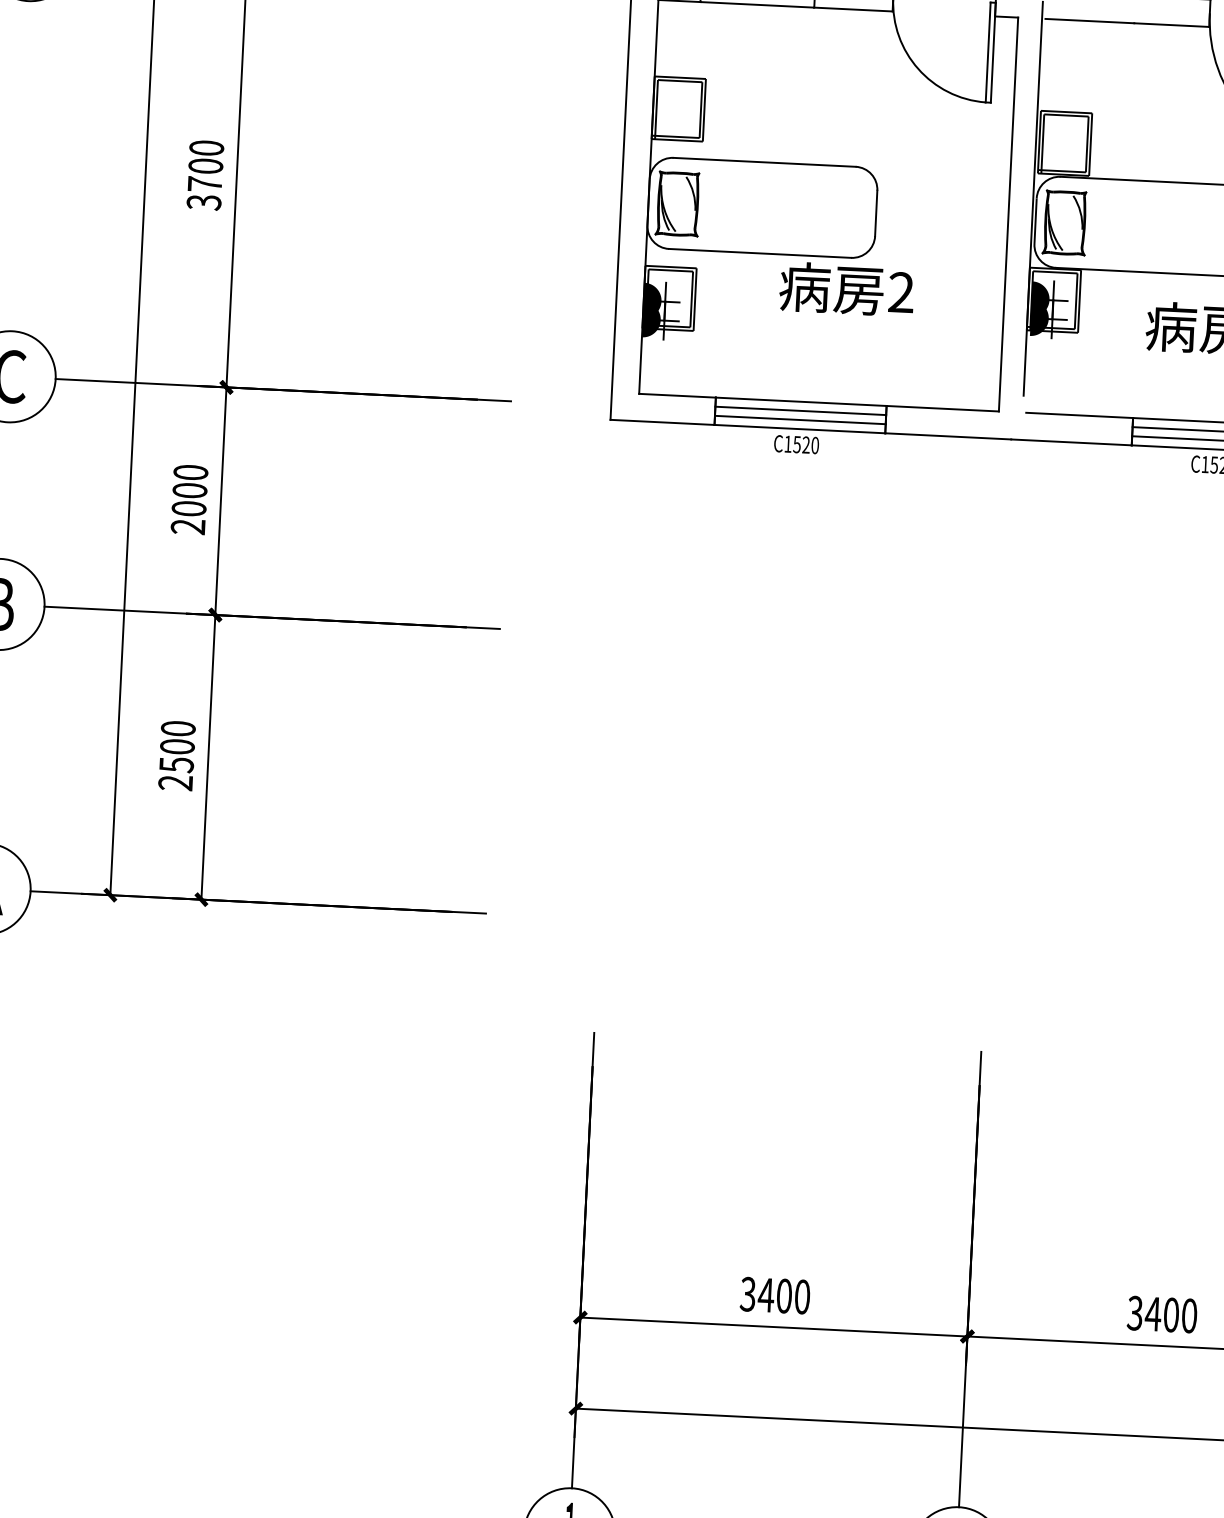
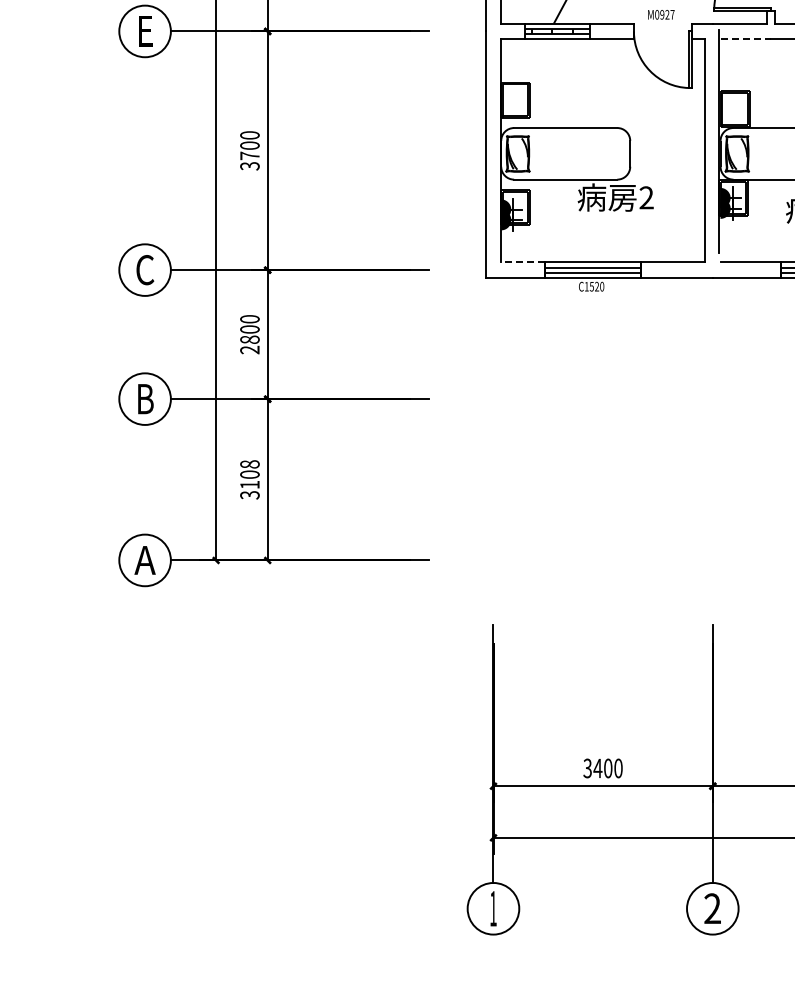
line: (1091, 21) -> (746, 39), solid -> dashed
line: (676, 395) -> (522, 262), solid -> dashed
text: (188, 508) -> (249, 339), 2000 -> 2800
text: (176, 755) -> (249, 479), 2500 -> 3108

